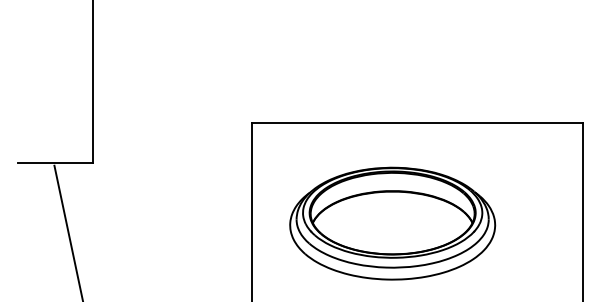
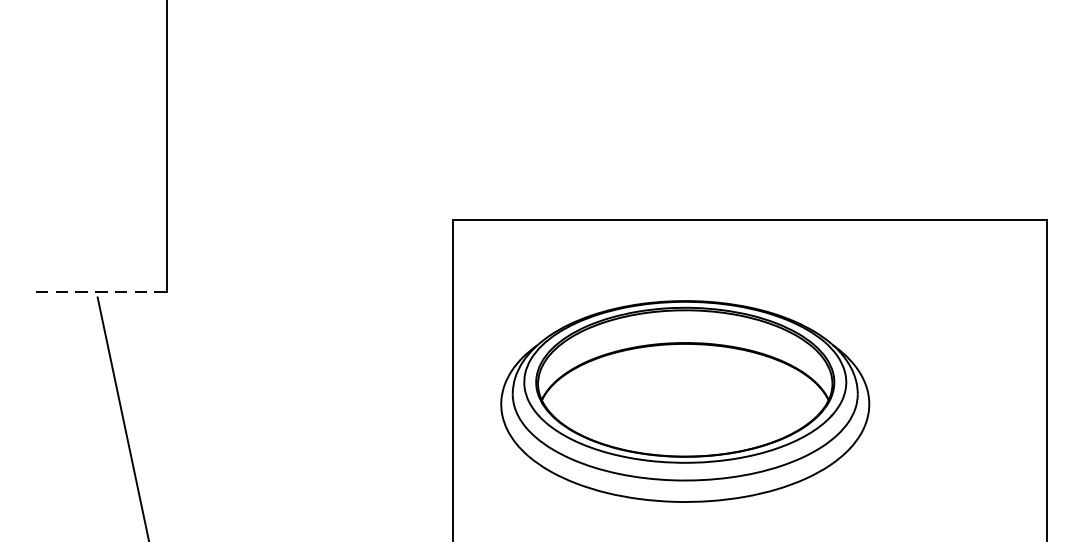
line: (55, 162) -> (99, 291), solid -> dashed
part: (392, 223) -> (684, 401), moved

